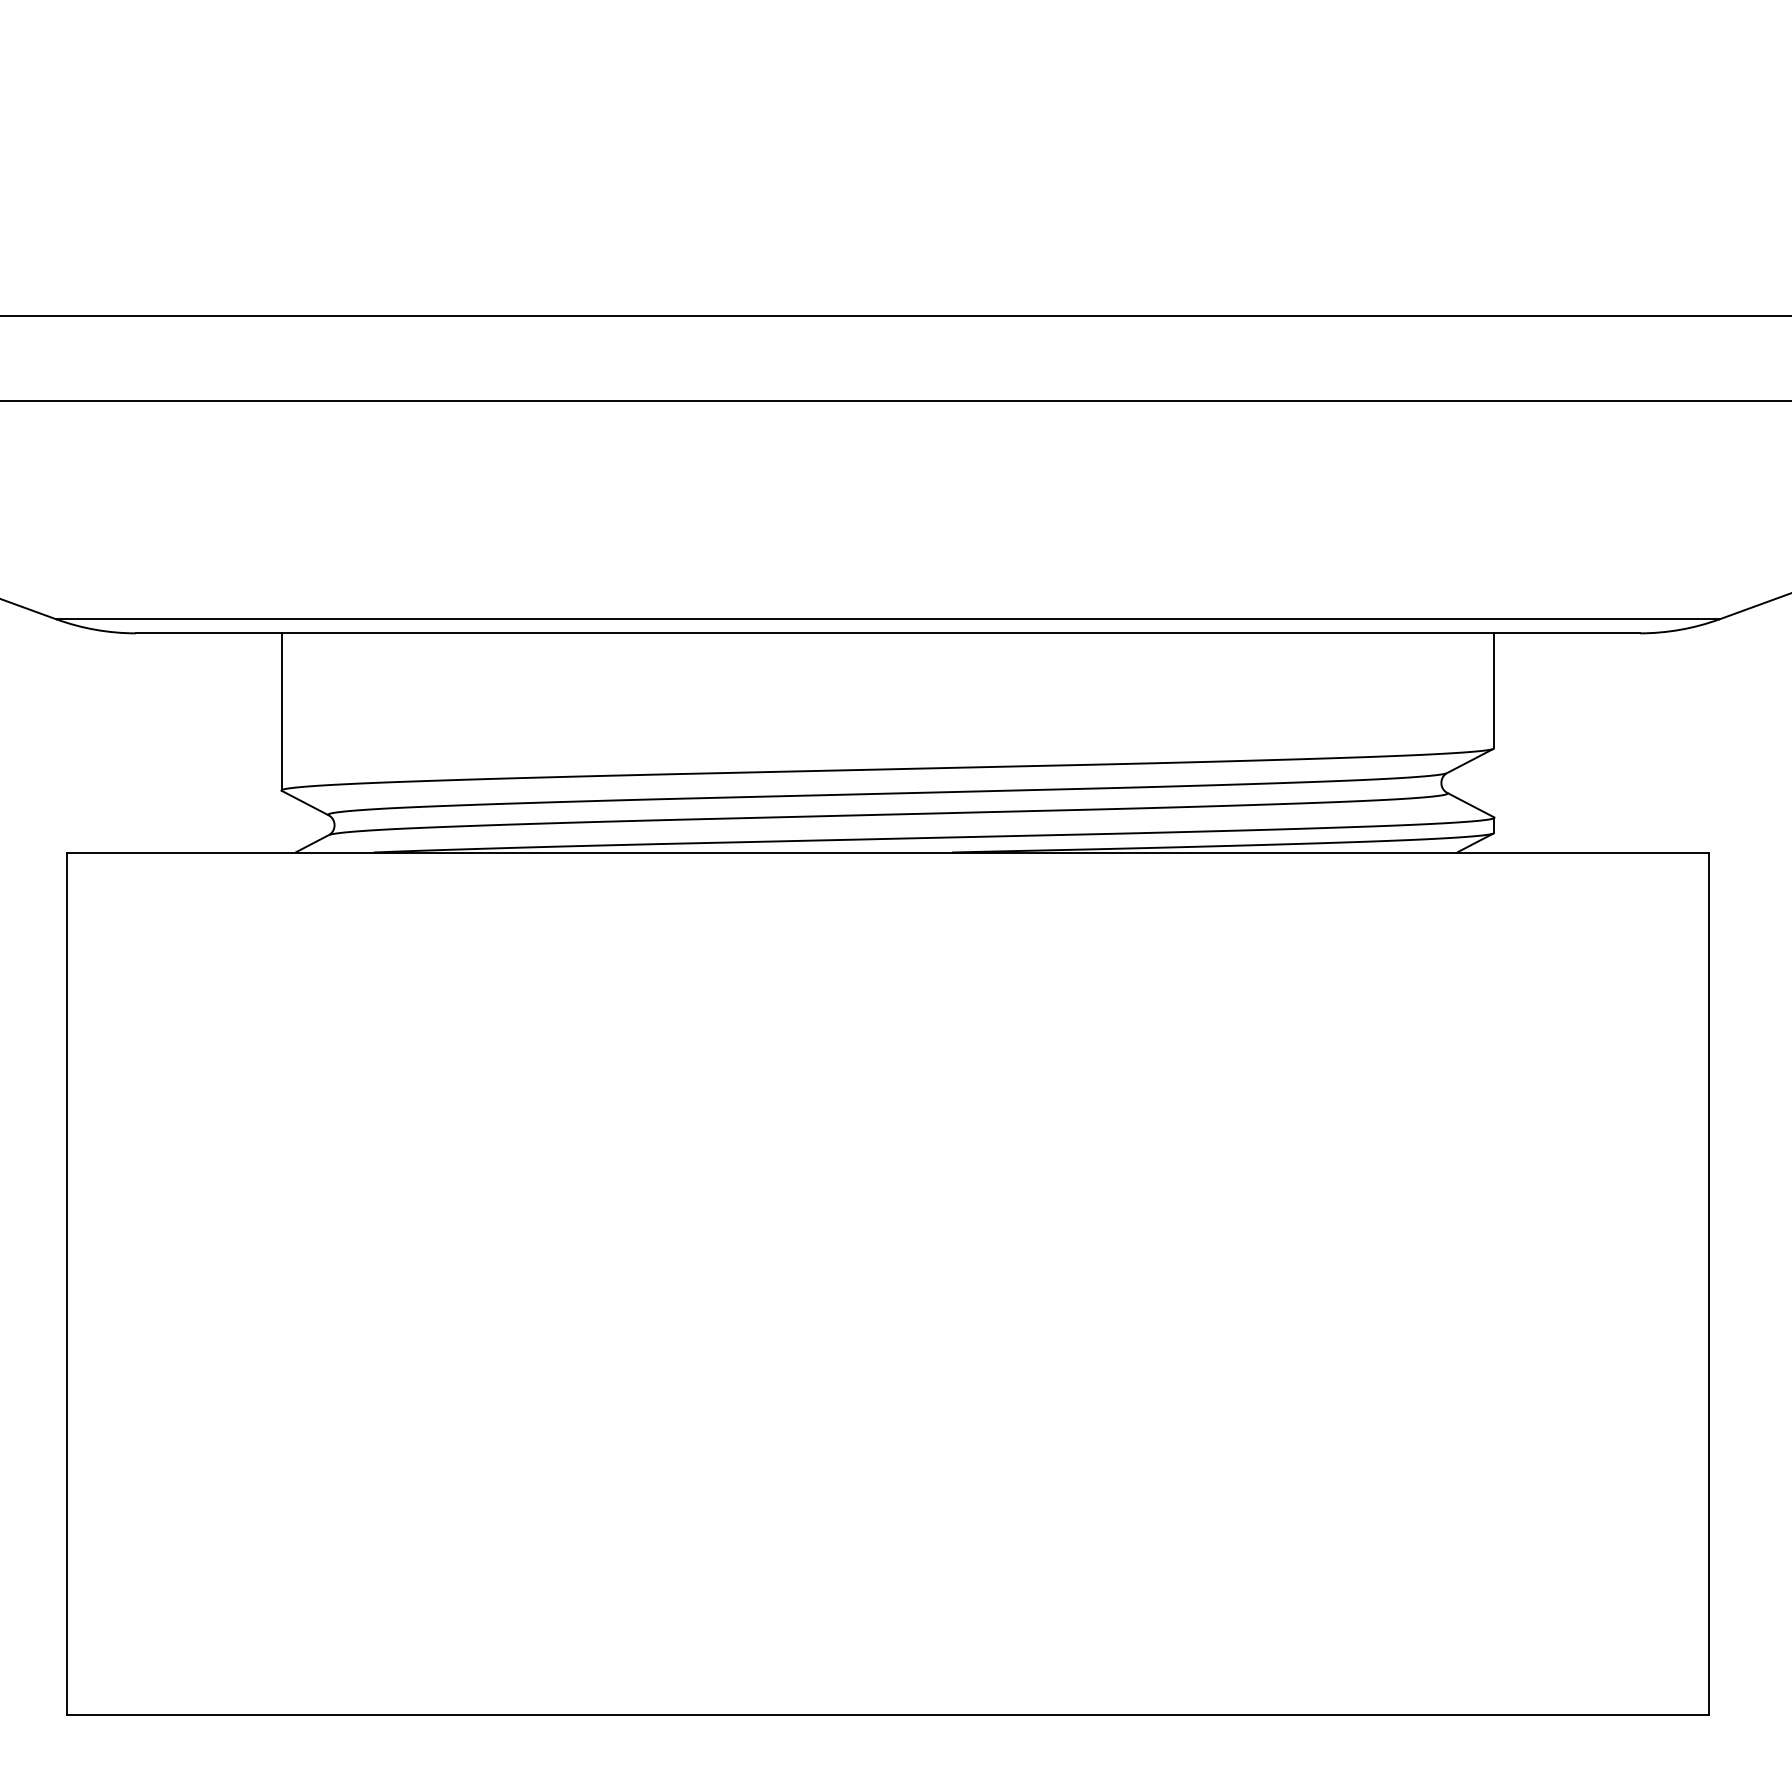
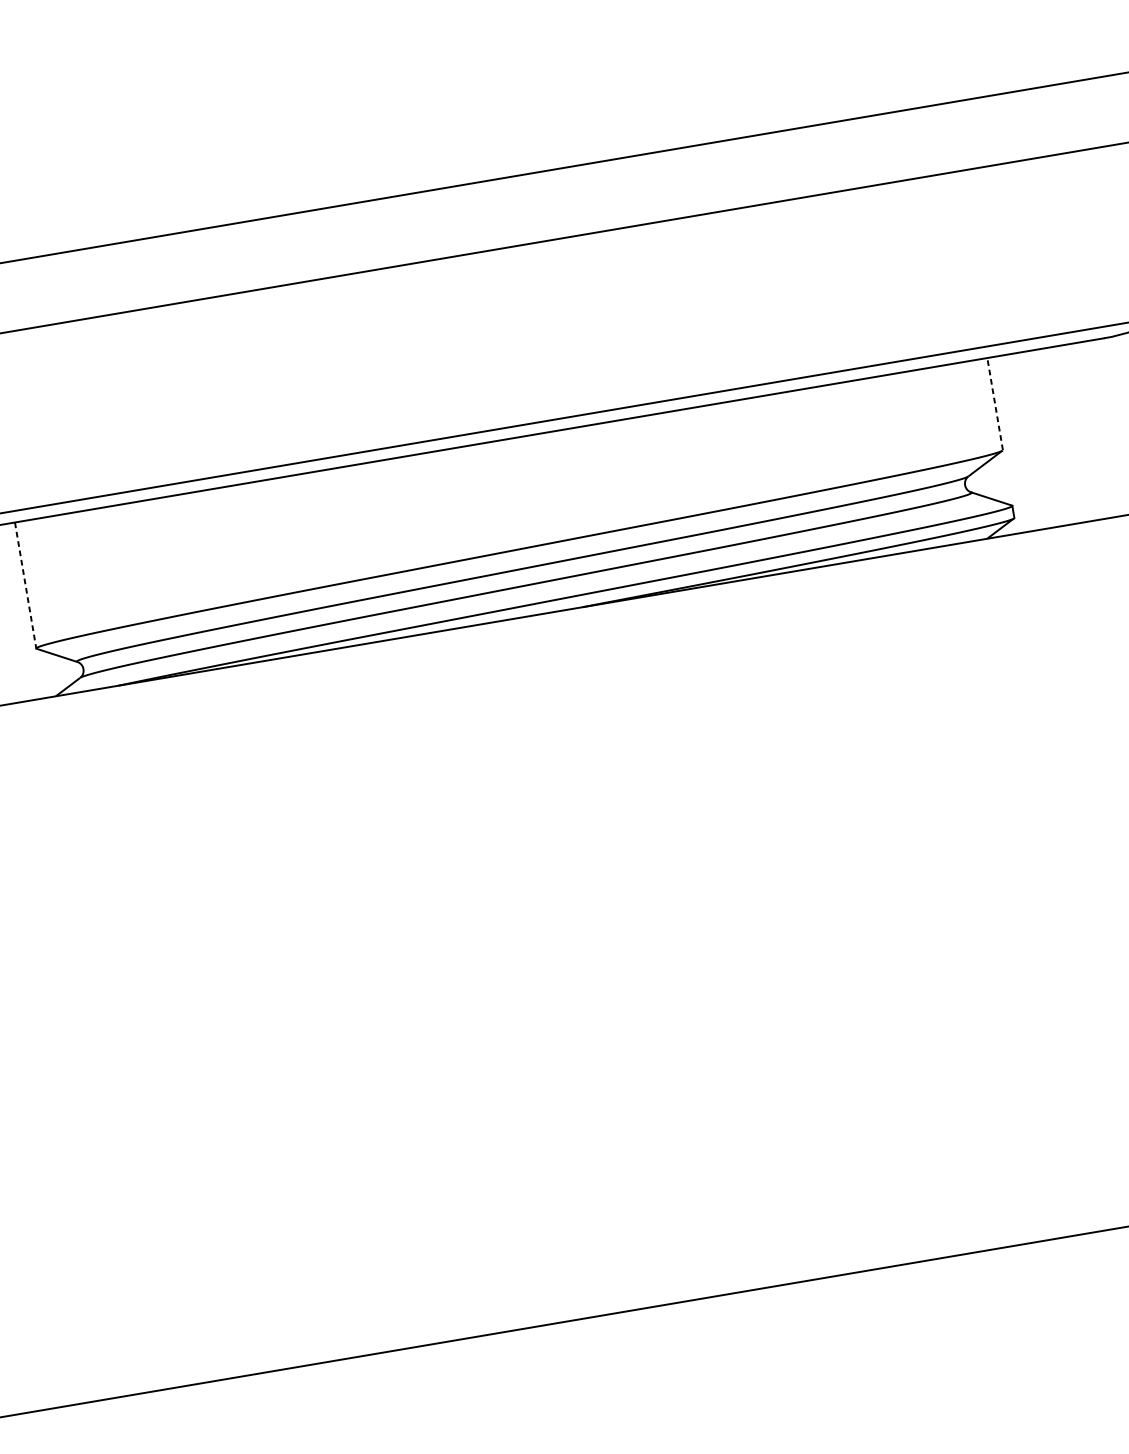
line: (1494, 690) -> (995, 403), solid -> dashed
line: (281, 711) -> (25, 585), solid -> dashed

